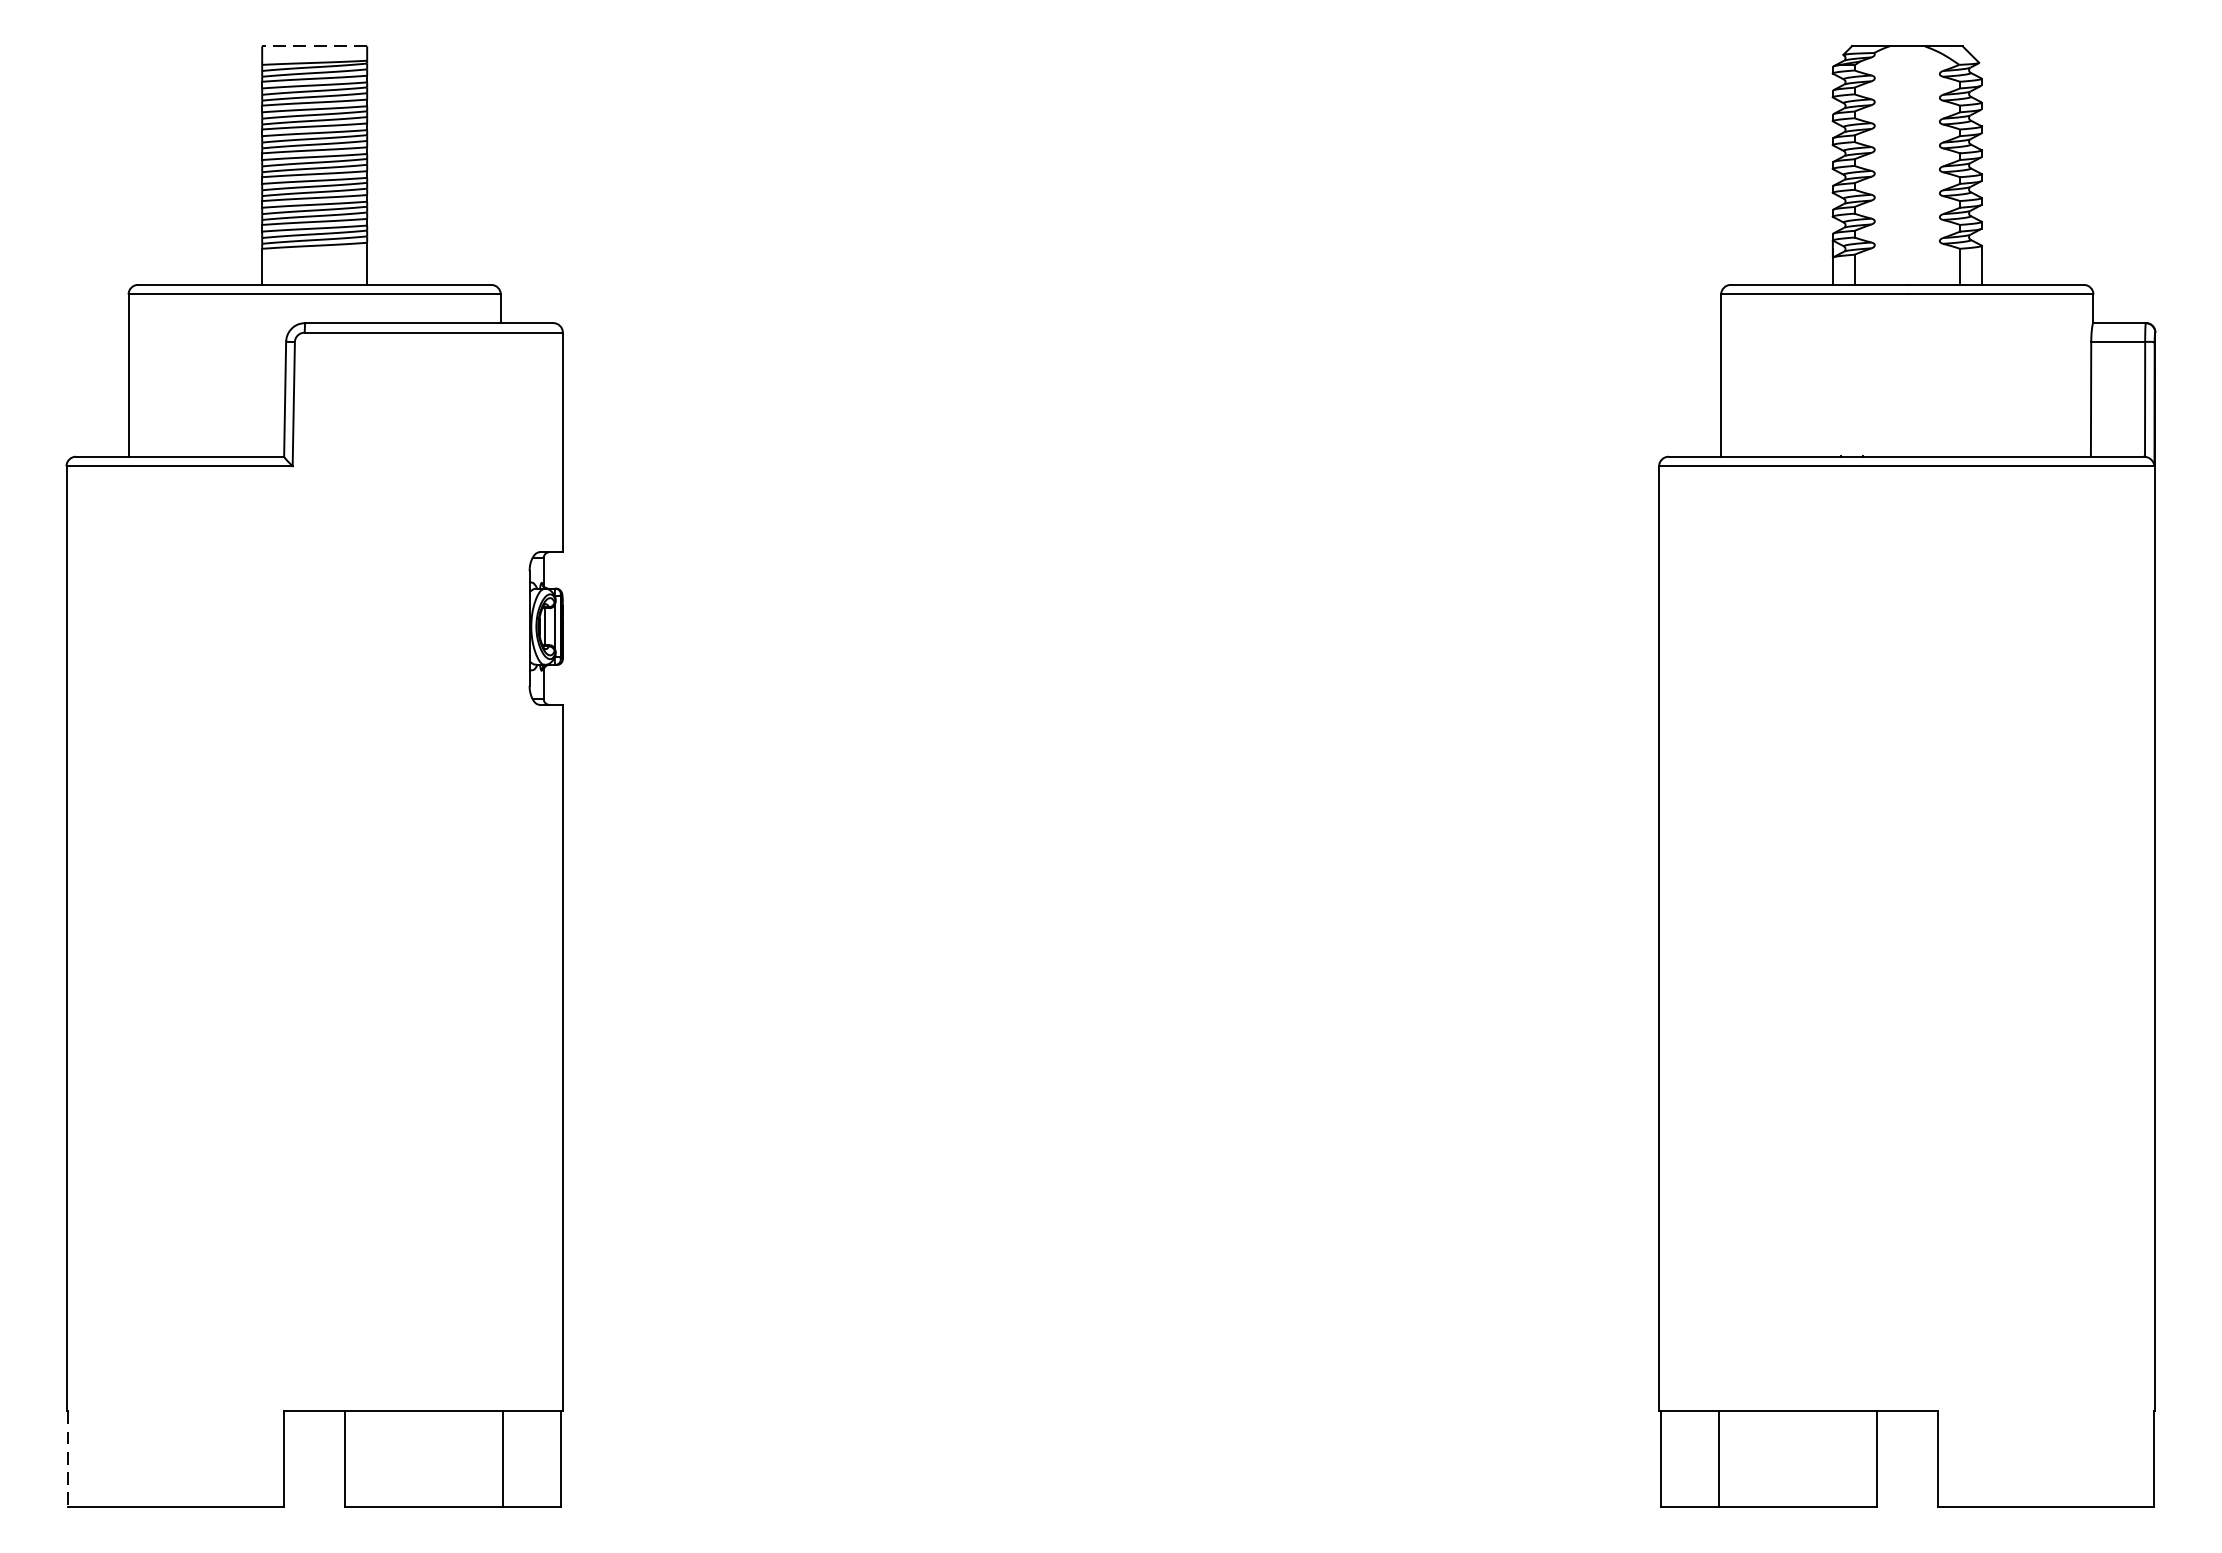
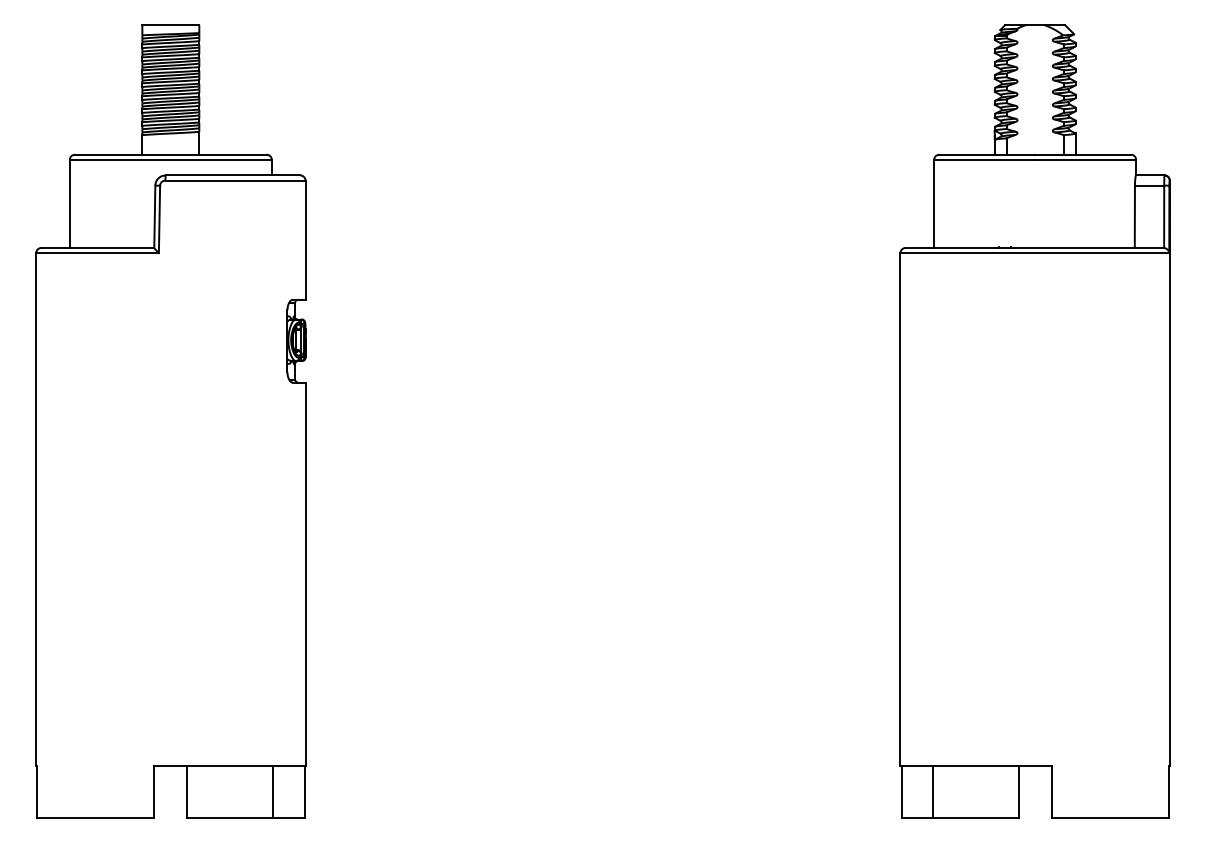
line: (314, 46) -> (170, 25), dashed -> solid
line: (68, 1458) -> (37, 791), dashed -> solid

